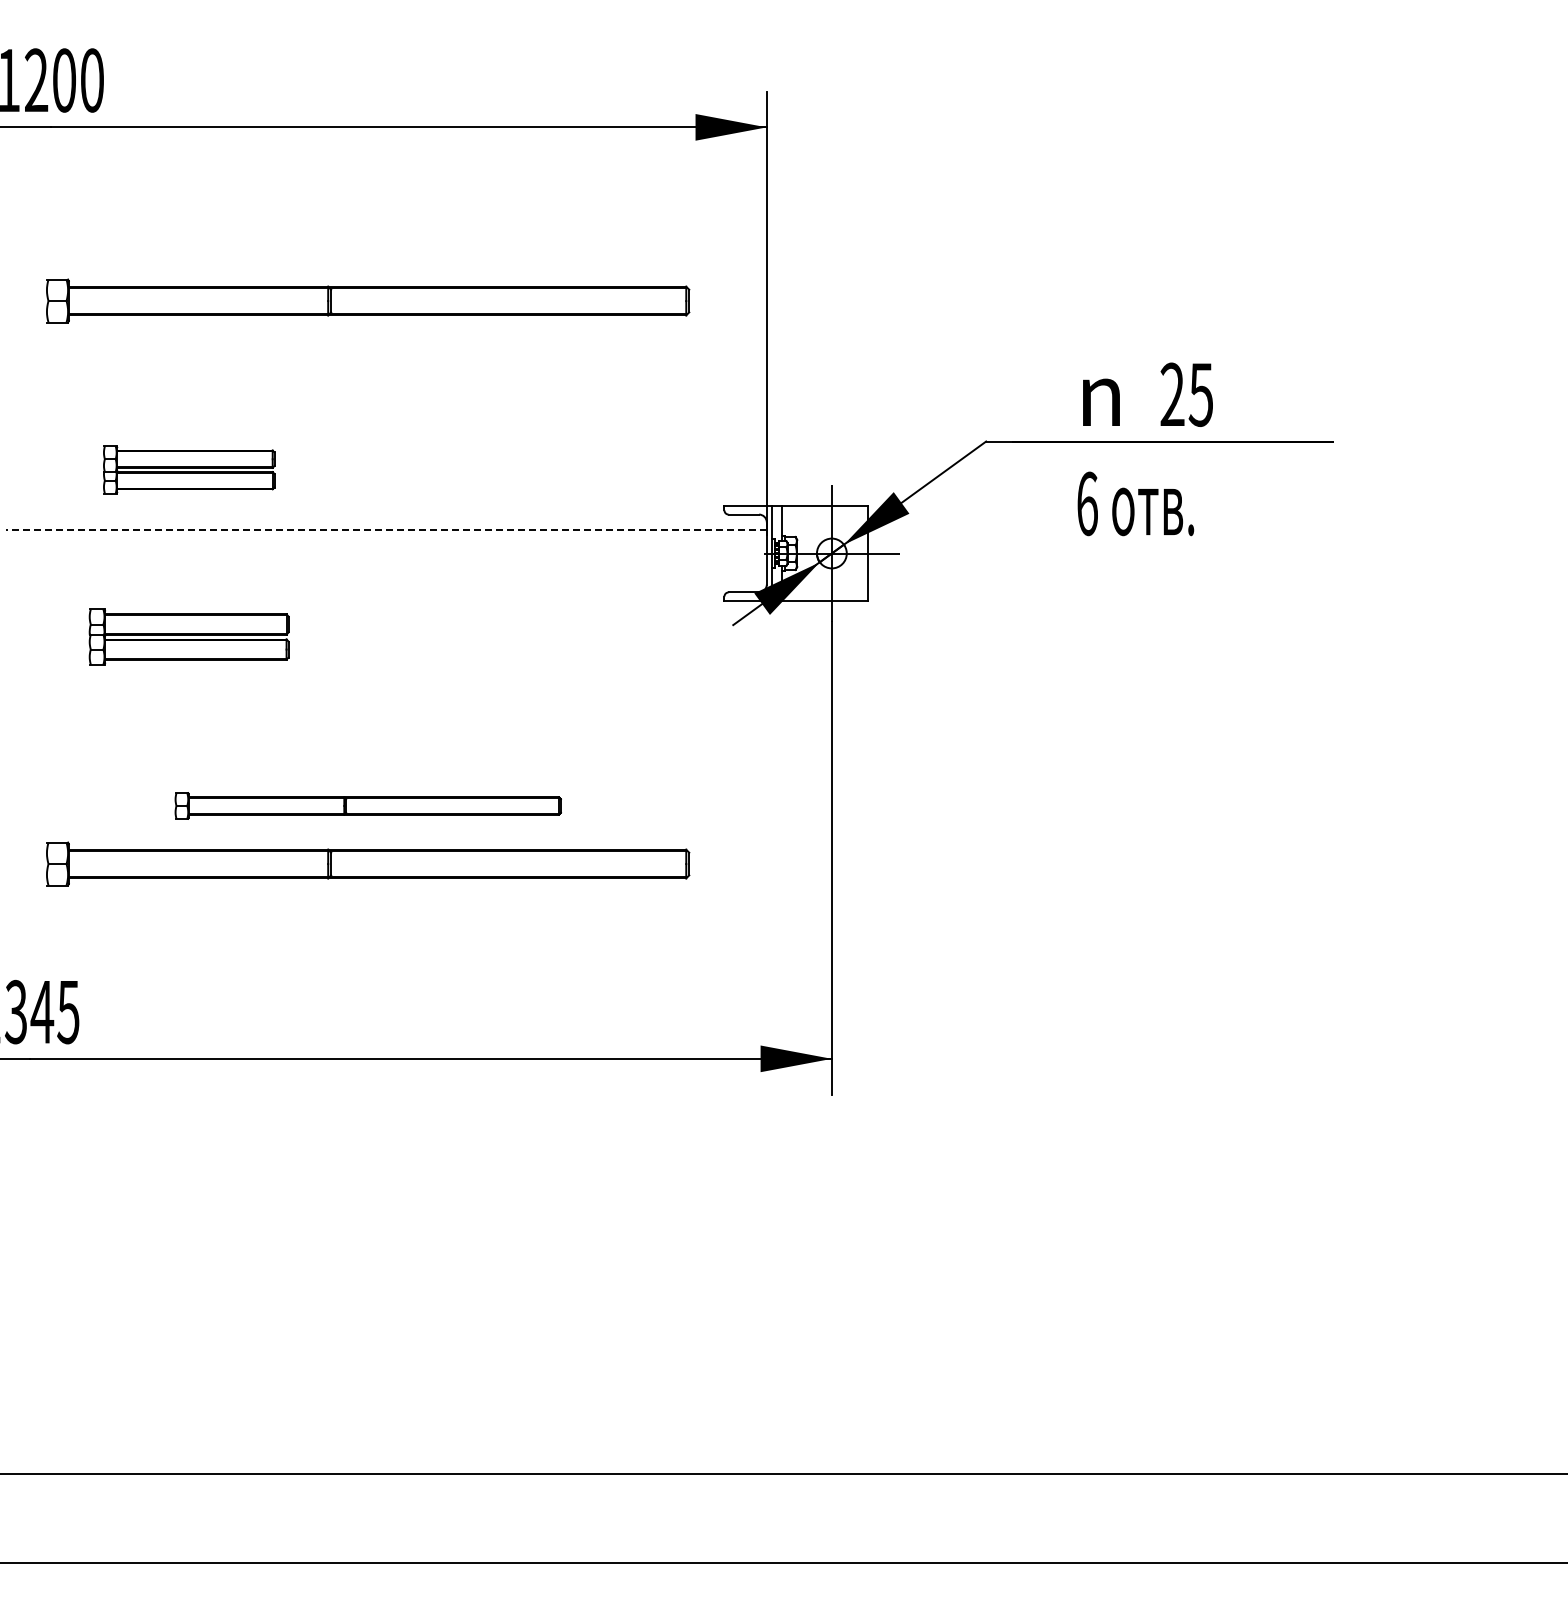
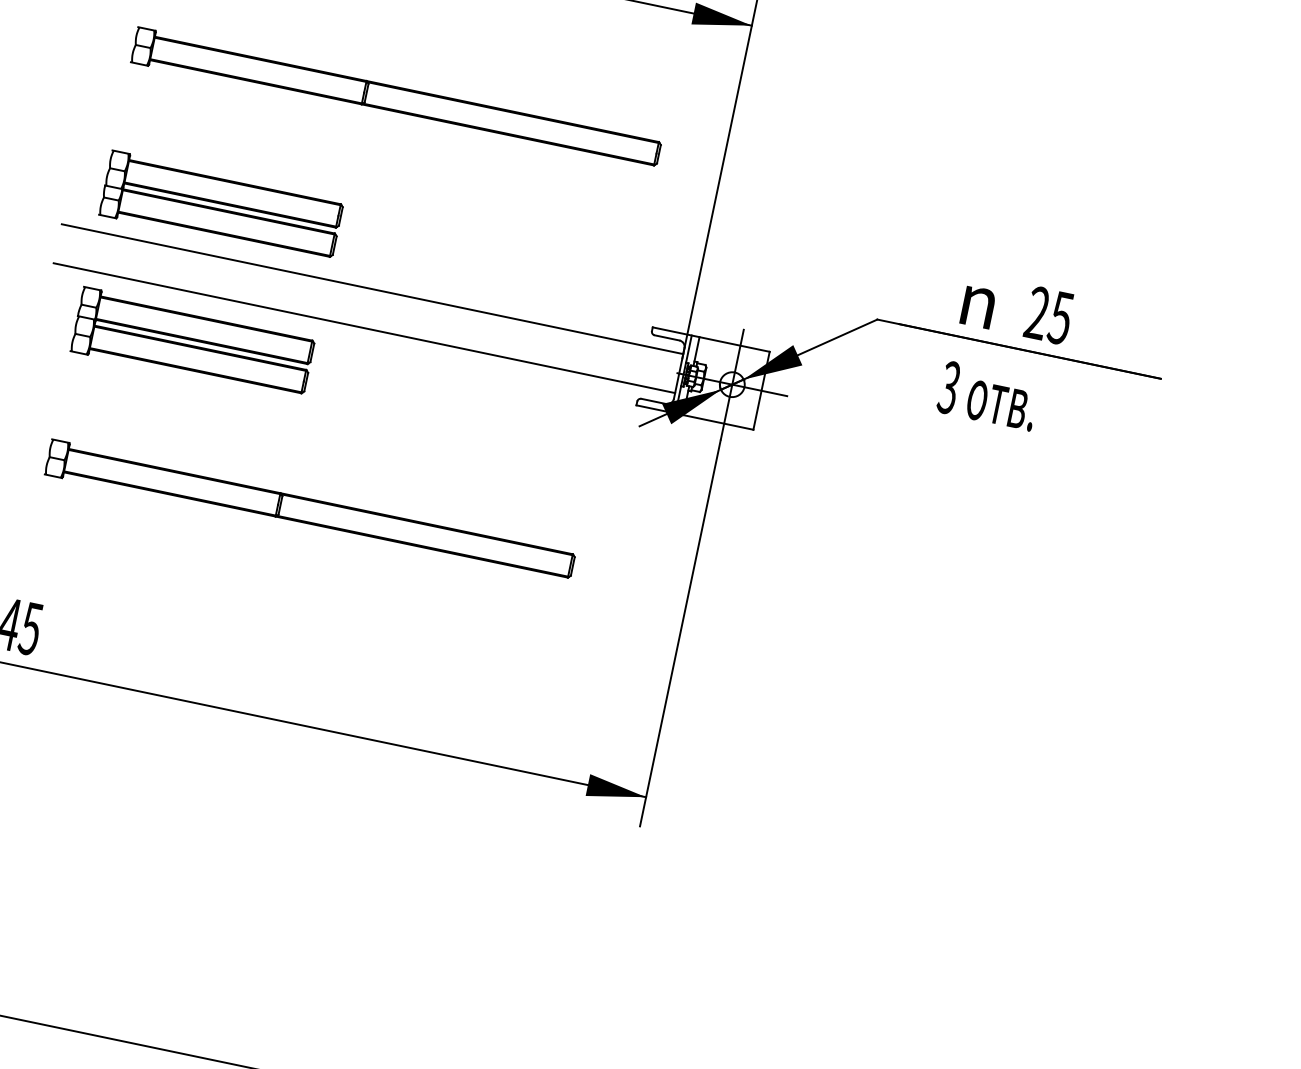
part: (189, 469) -> (222, 206), size x1.67
text: (1086, 503) -> (948, 387), 6 -> 3
line: (386, 529) -> (372, 289), dashed -> solid
line: (385, 577) -> (363, 328), added
part: (189, 636) -> (193, 342), size x1.43
part: (368, 805) -> (311, 511), size x1.67
part: (368, 863) -> (301, 558), removed

